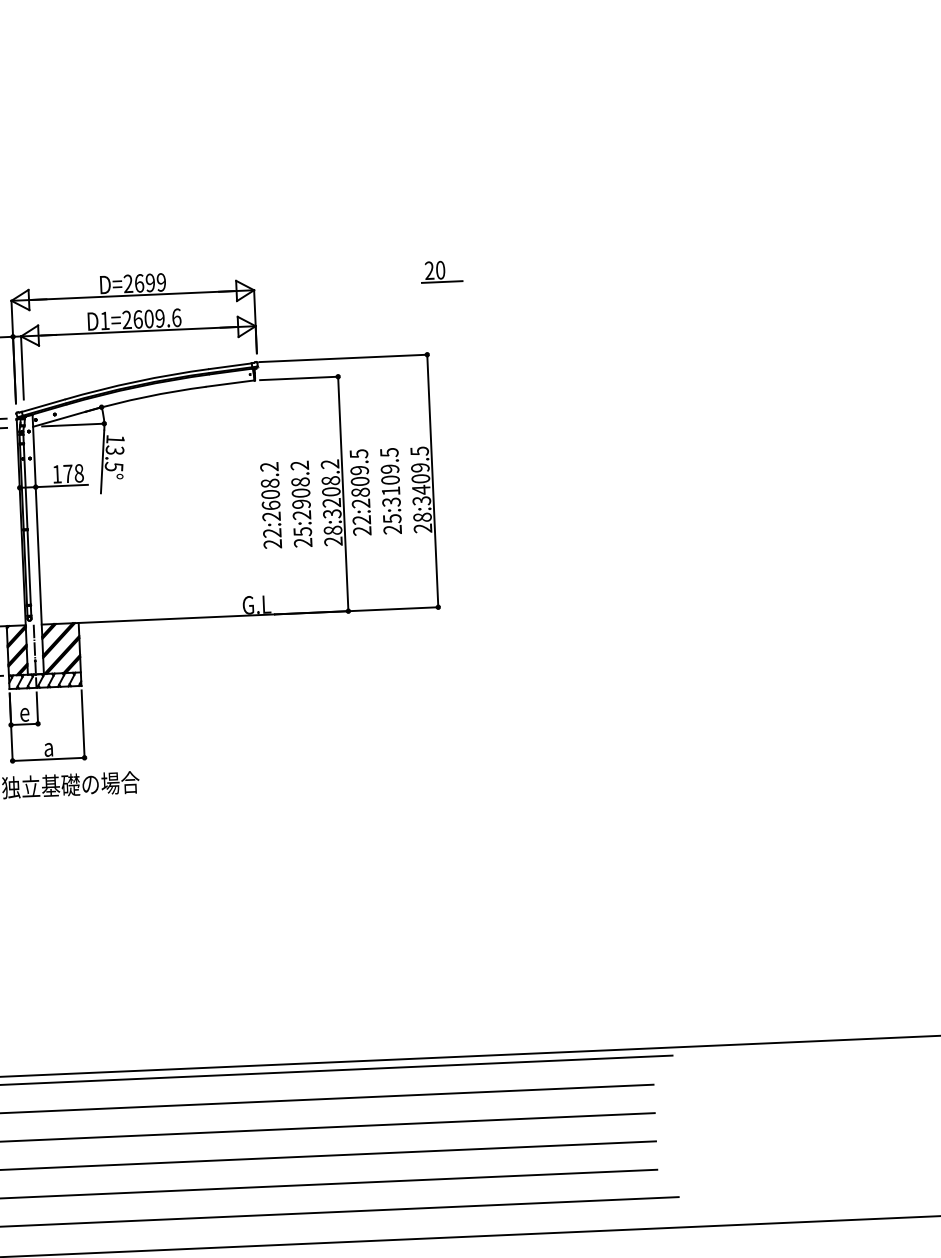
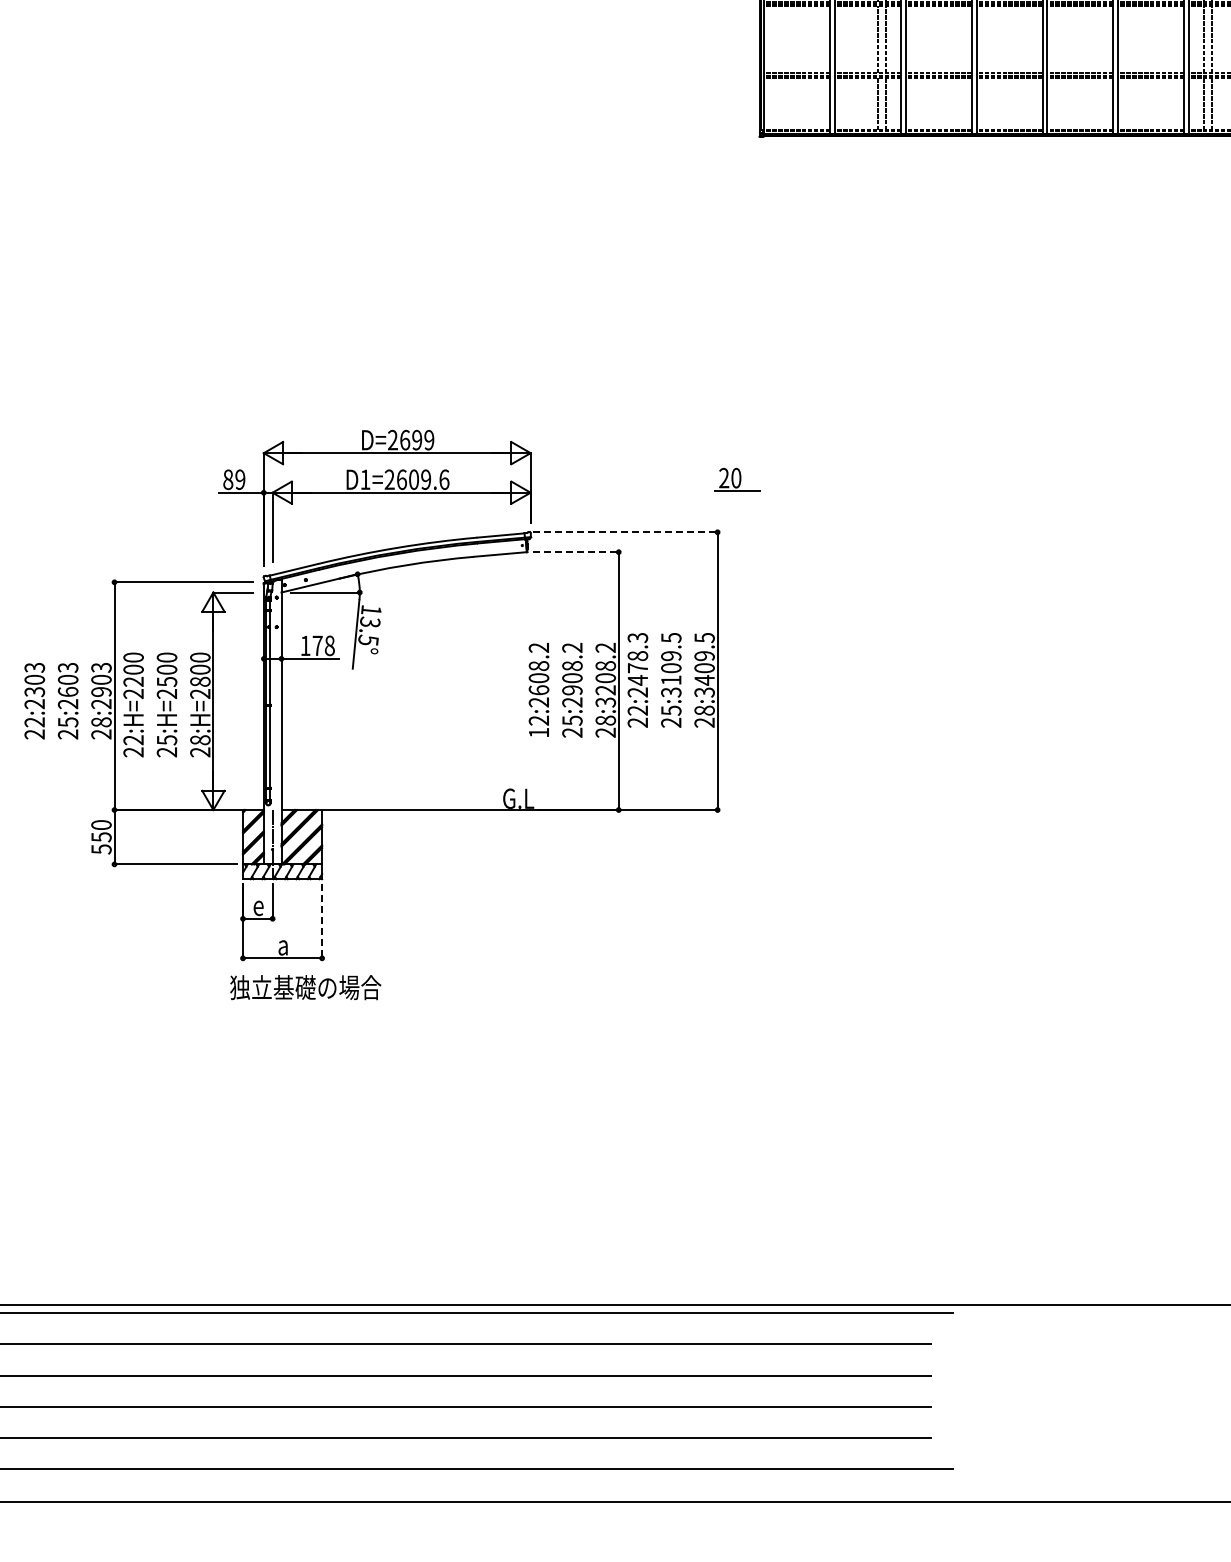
part: (441, 271) -> (737, 479), moved
line: (343, 358) -> (625, 532), solid -> dashed
line: (298, 378) -> (575, 552), solid -> dashed
text: (359, 473) -> (637, 659), 22:2809.5 -> 22:2478.3
text: (272, 543) -> (538, 732), 22:2608.2 -> 12:2608.2
line: (83, 724) -> (322, 921), solid -> dashed

